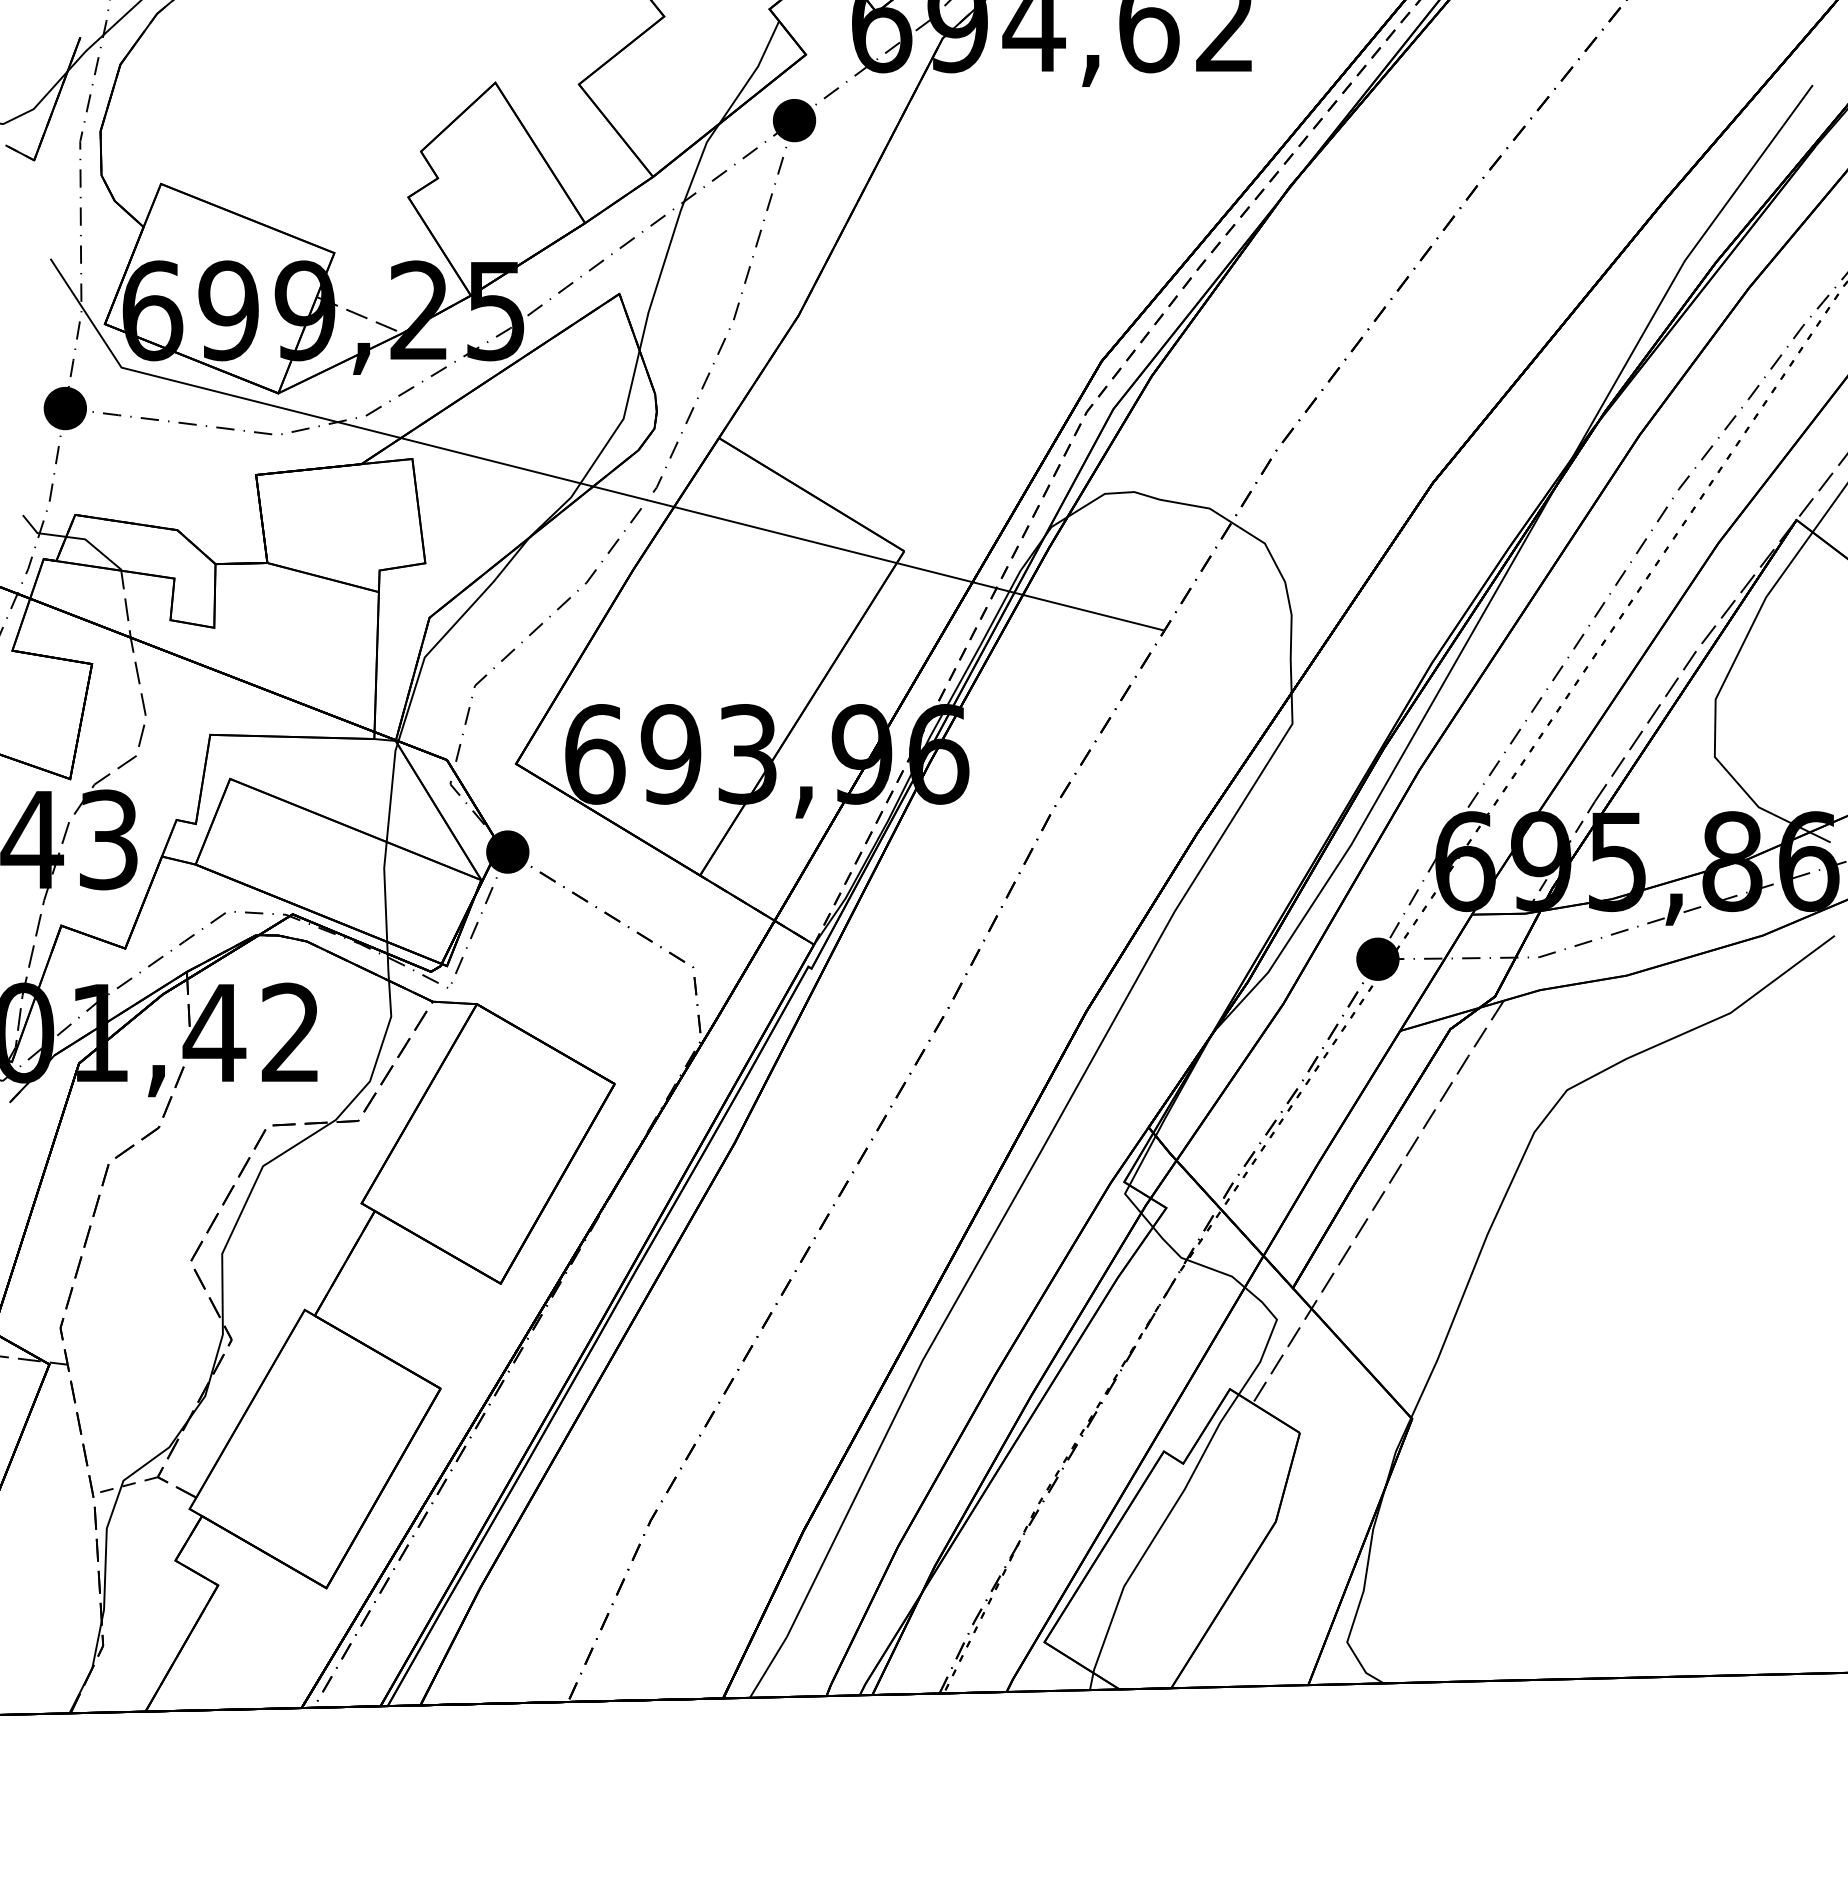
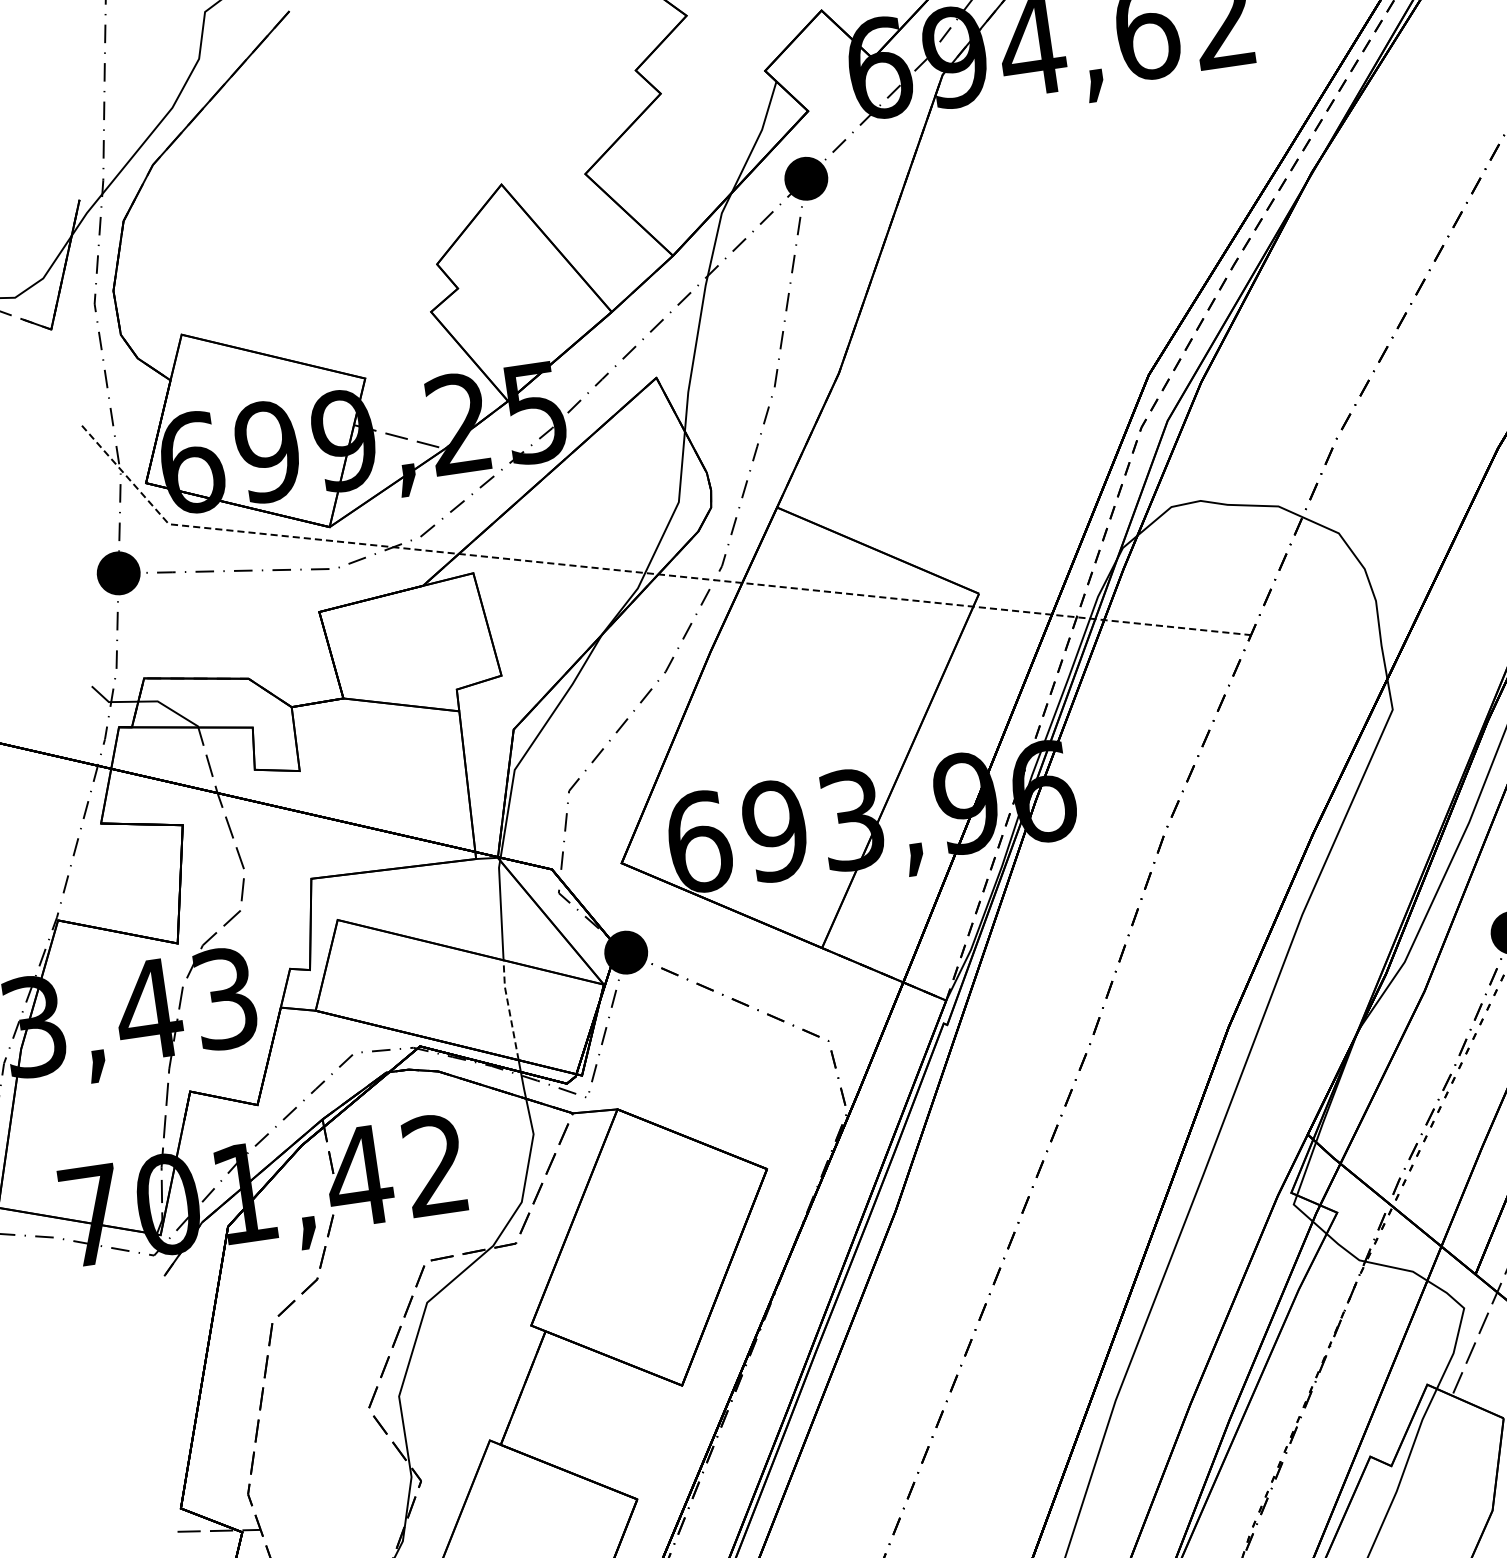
line: (580, 483) -> (645, 573), solid -> dashed
line: (385, 891) -> (509, 1009), solid -> dashed

